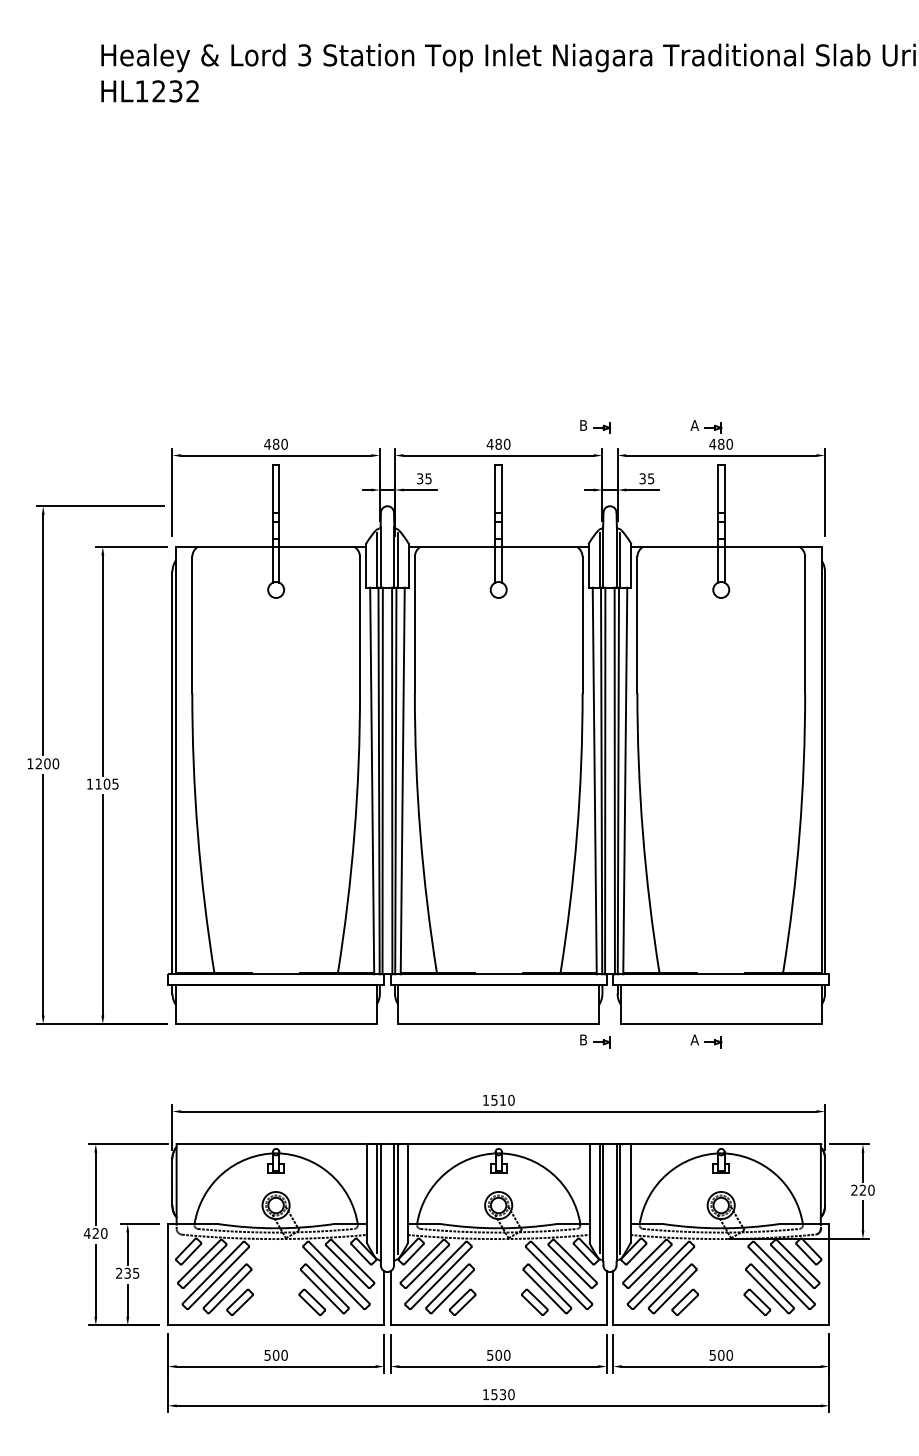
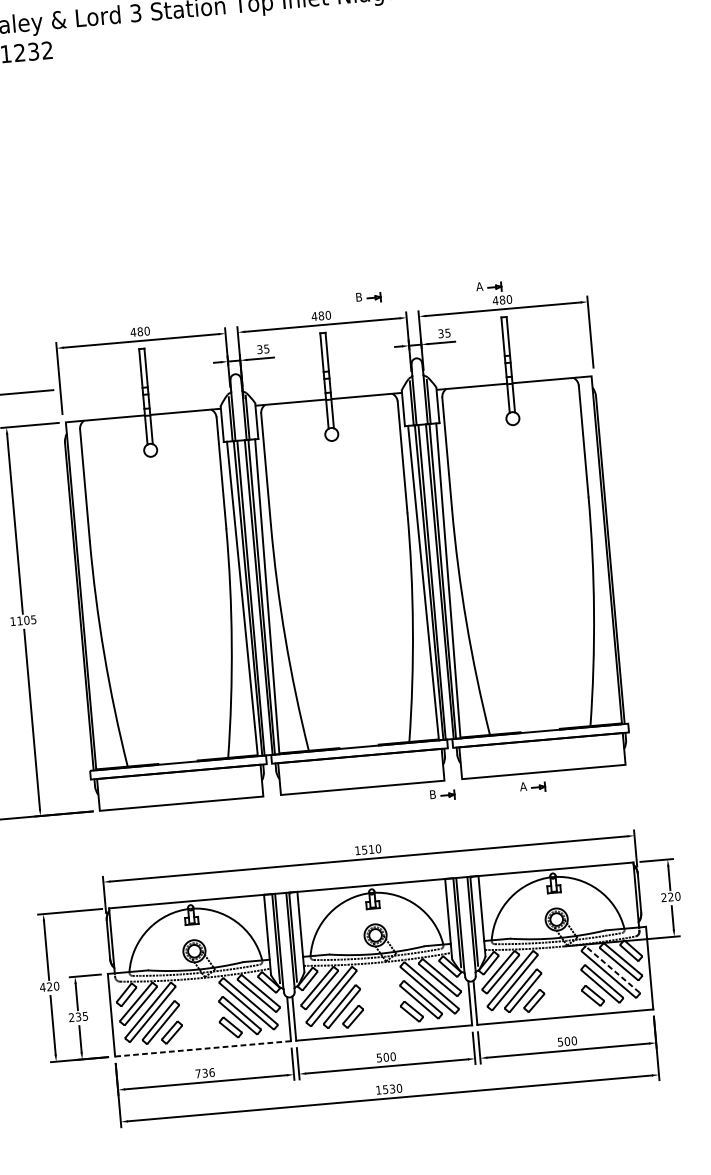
part: (595, 426) -> (368, 297), moved
line: (784, 1272) -> (612, 969), solid -> dashed
line: (275, 1325) -> (202, 1048), solid -> dashed
text: (275, 1354) -> (204, 1072), 500 -> 736

